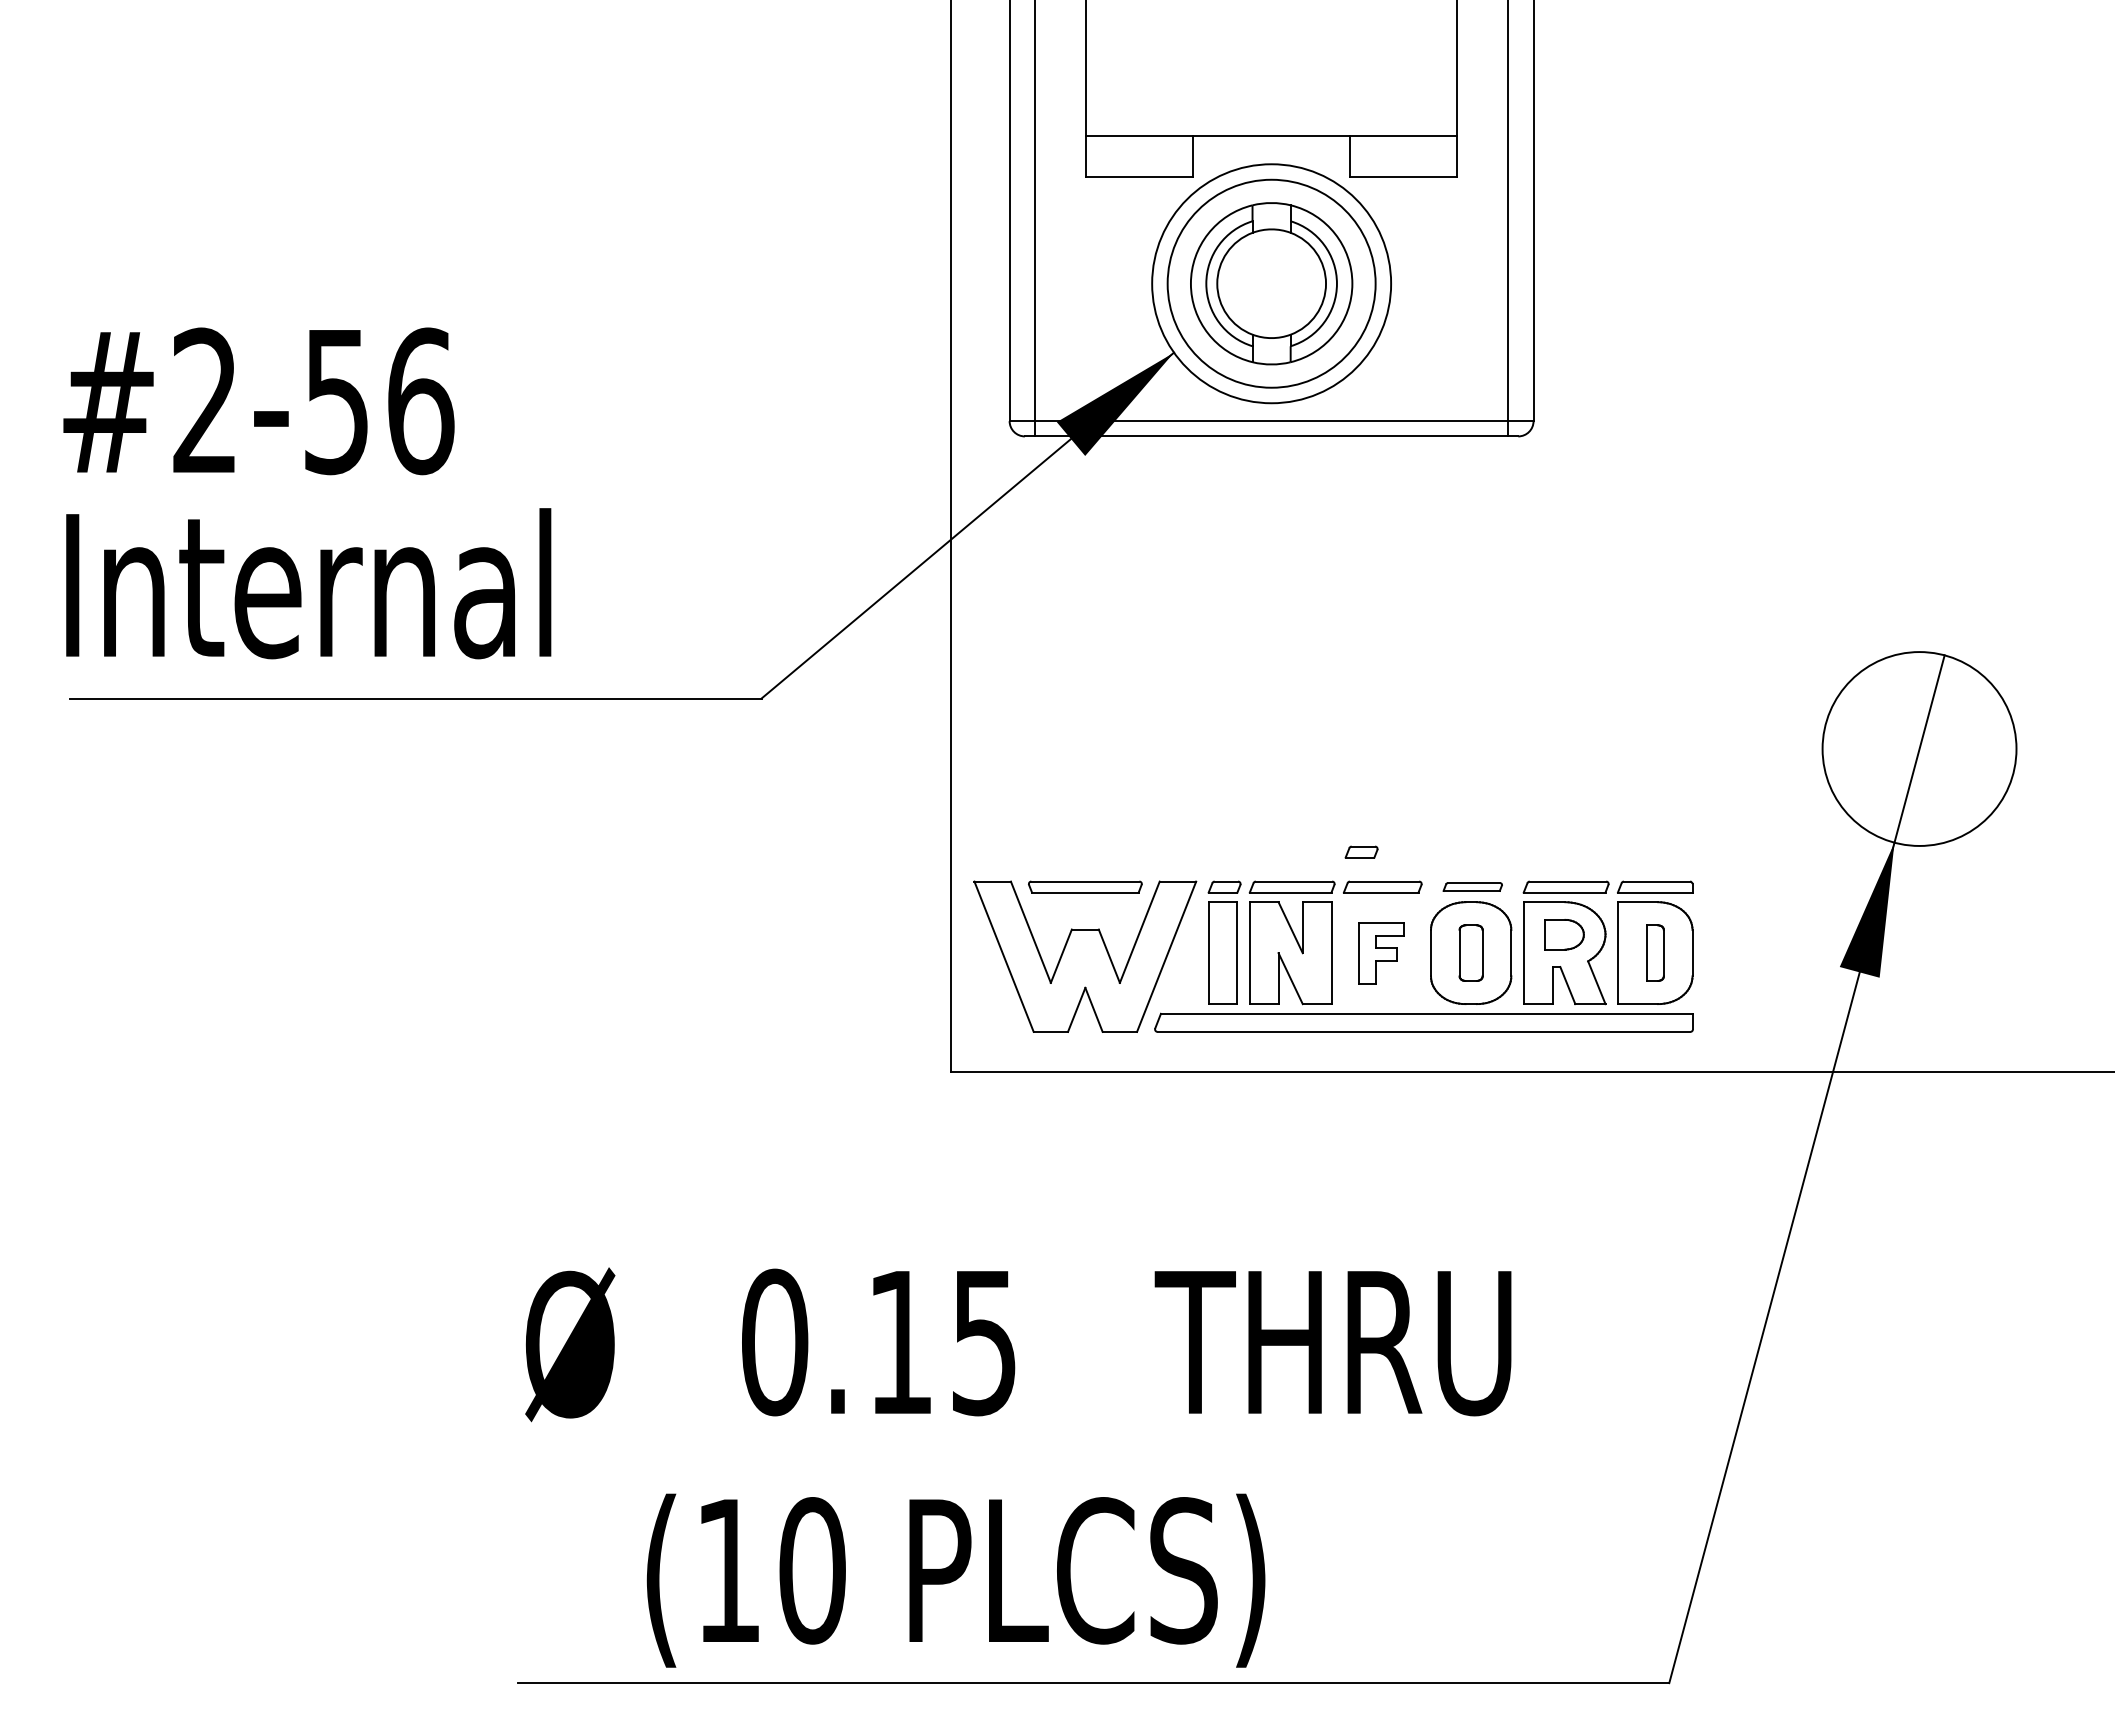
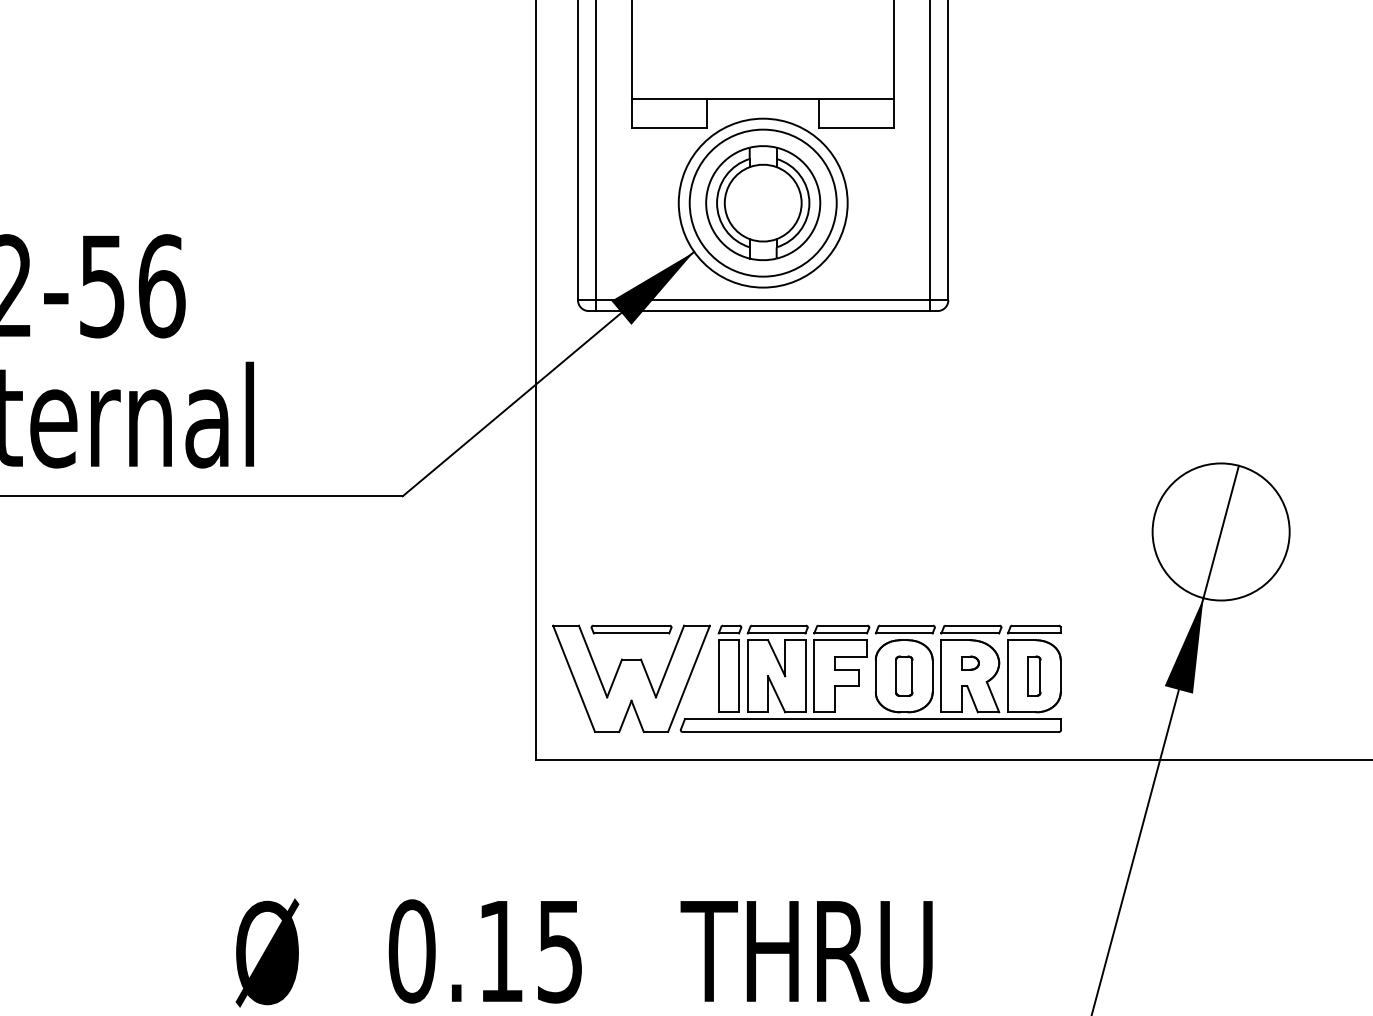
part: (1361, 851) -> (826, 604), removed
part: (1472, 886) -> (905, 629), size x1.43
part: (1564, 934) -> (970, 663), size x0.62
part: (1381, 952) -> (840, 675), size x1.67

